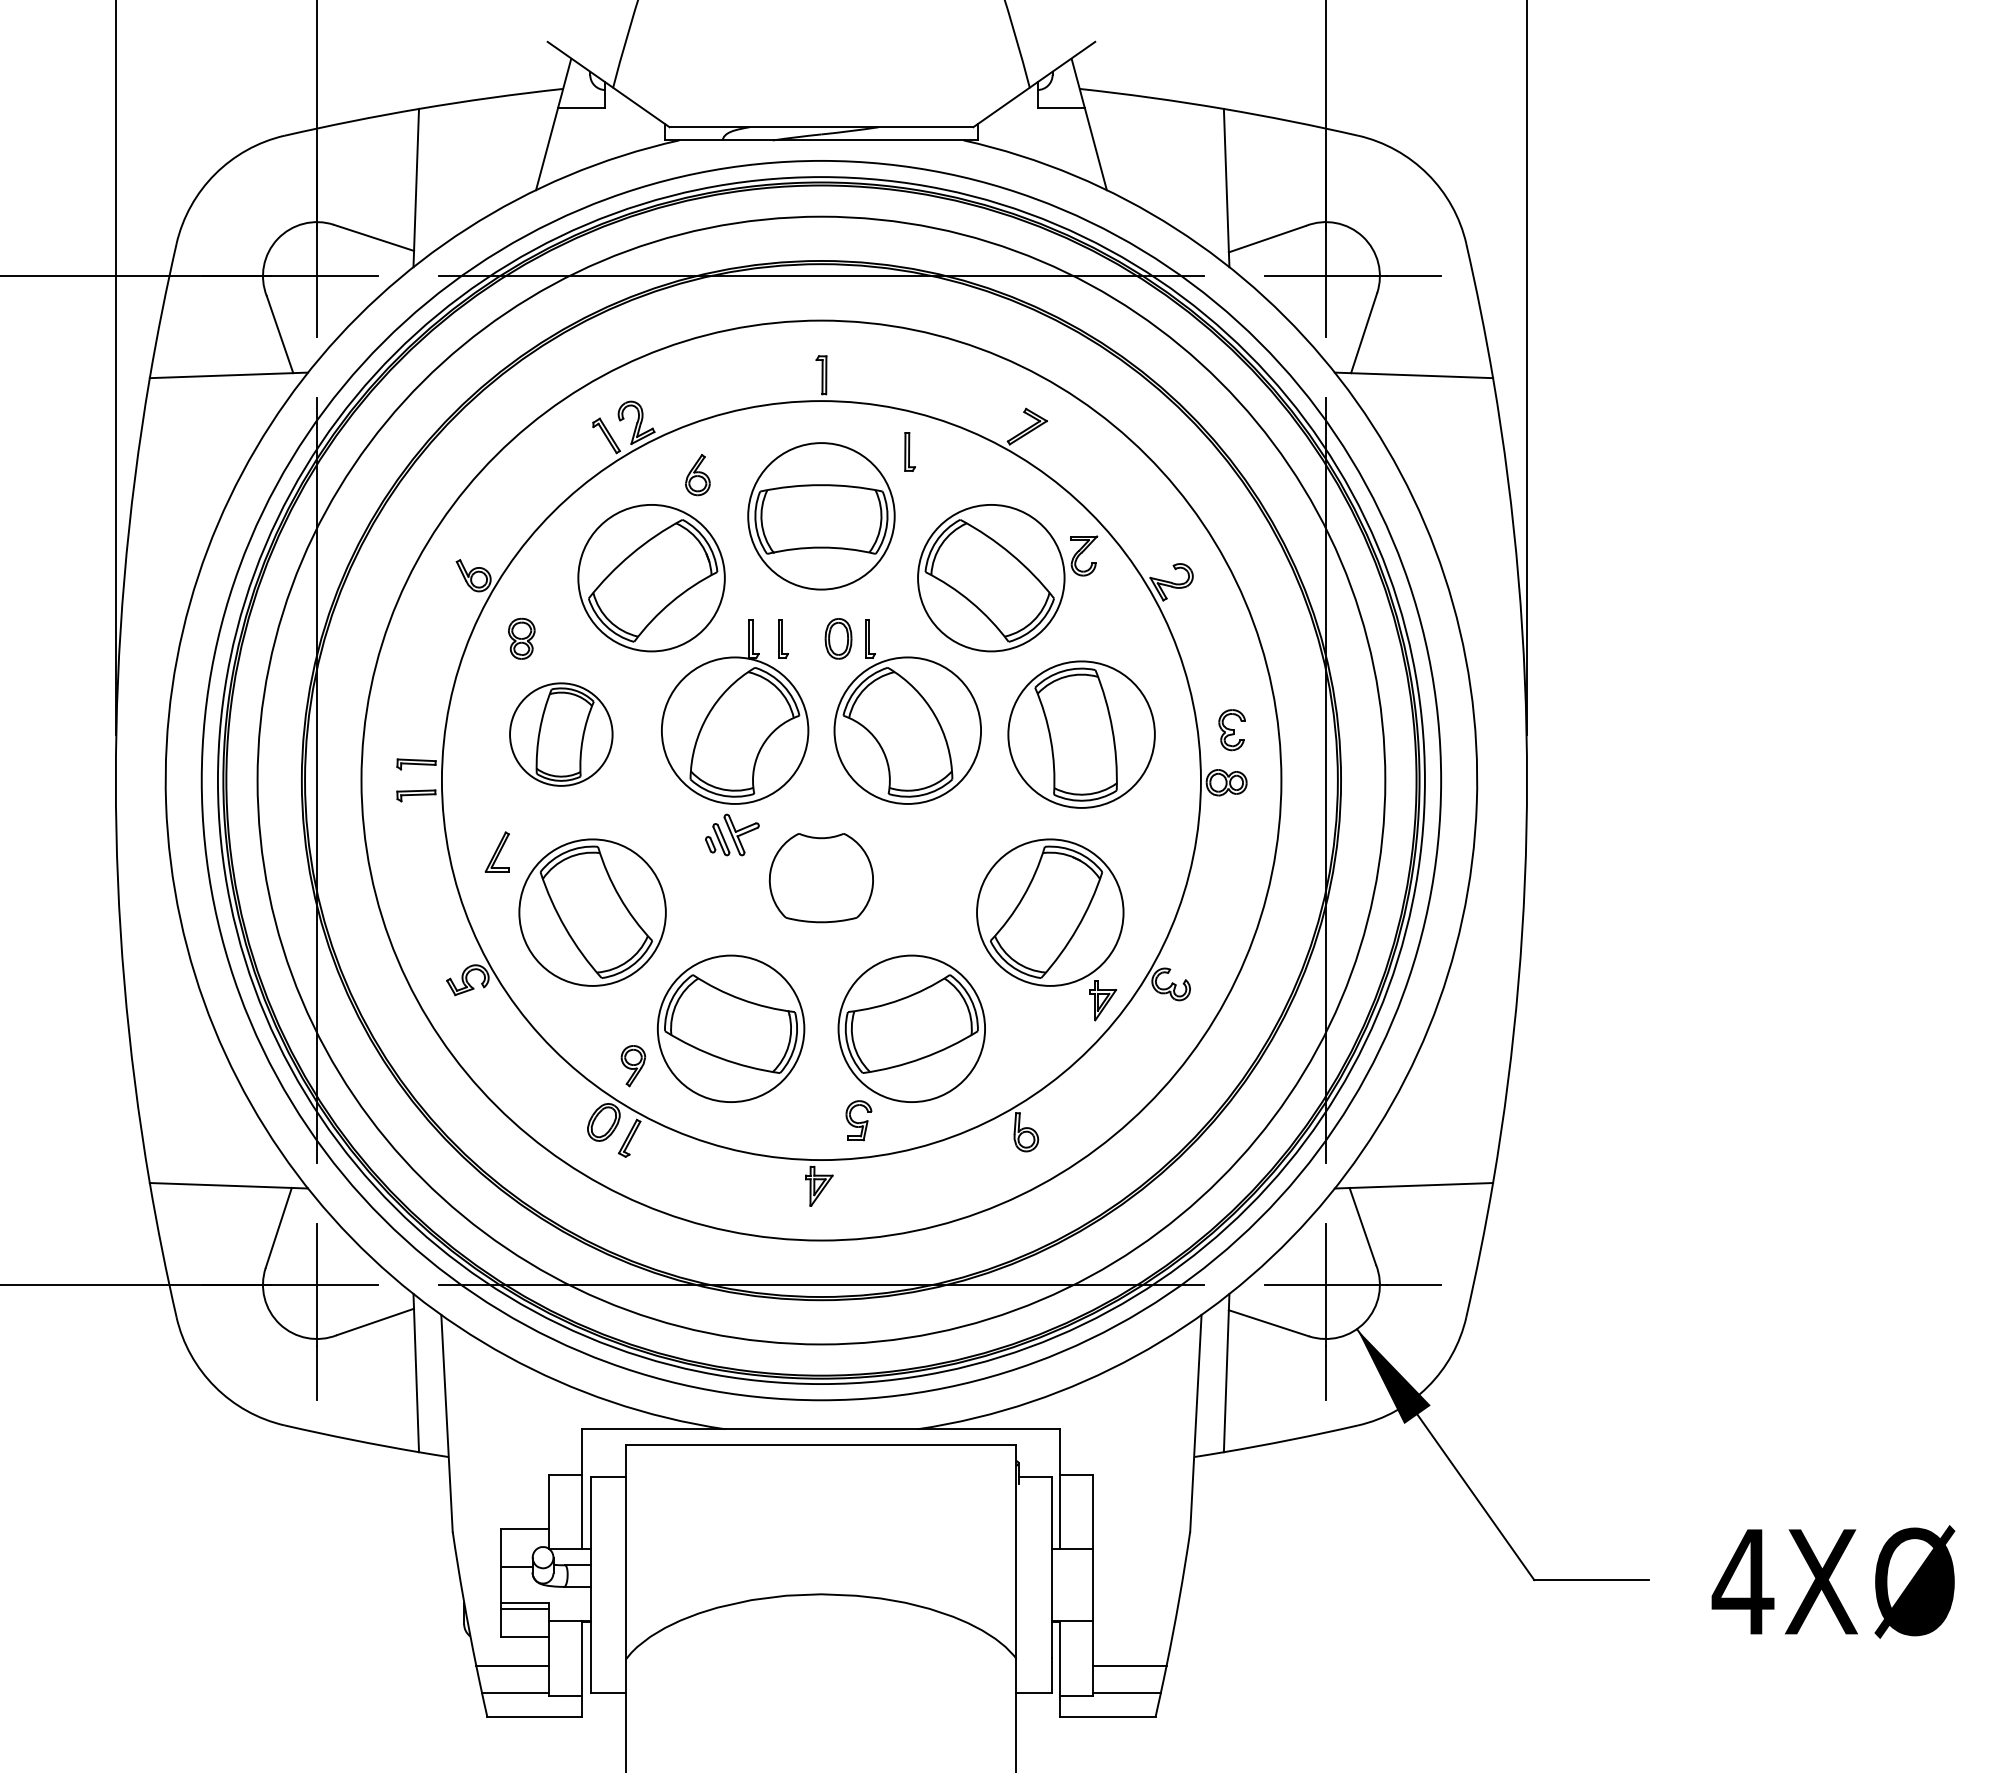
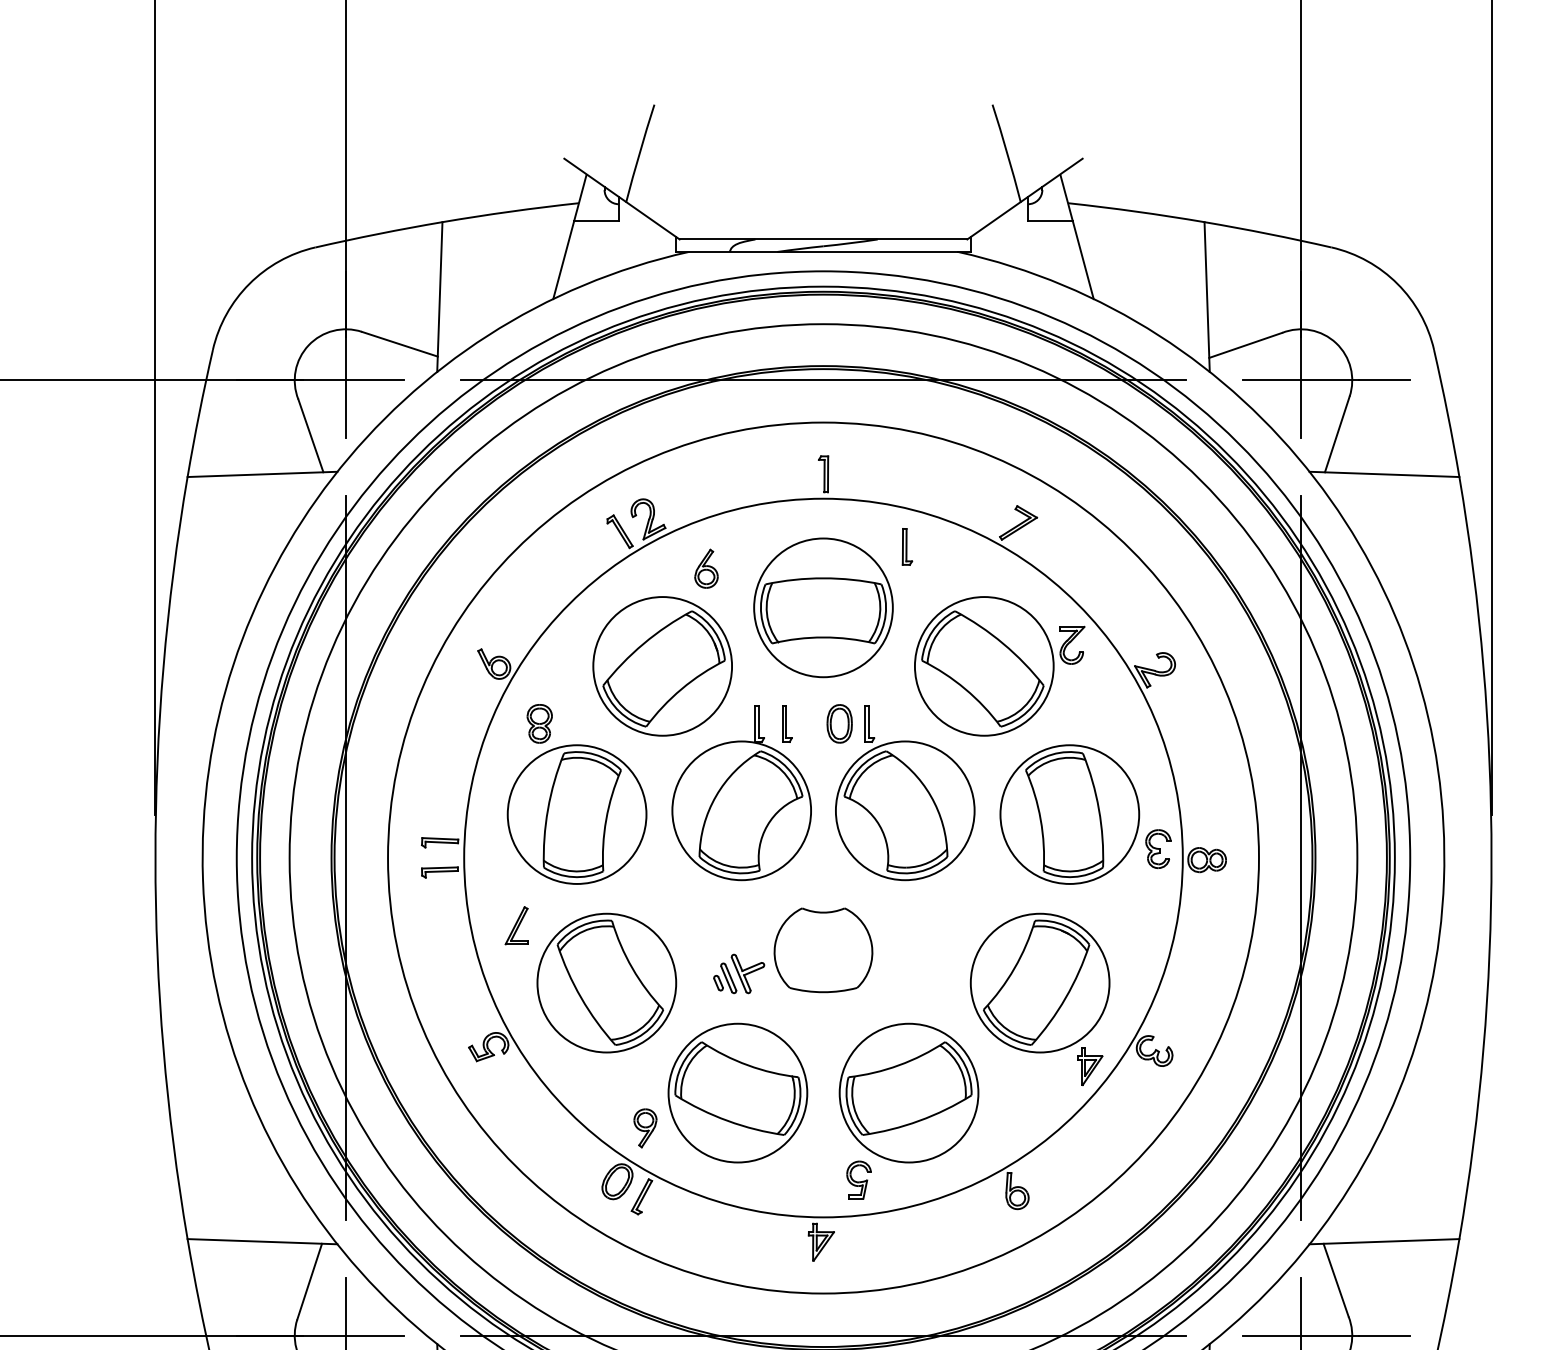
part: (1231, 730) -> (1157, 849), moved
part: (561, 734) -> (577, 814), size x1.43
part: (732, 834) -> (739, 973), moved

